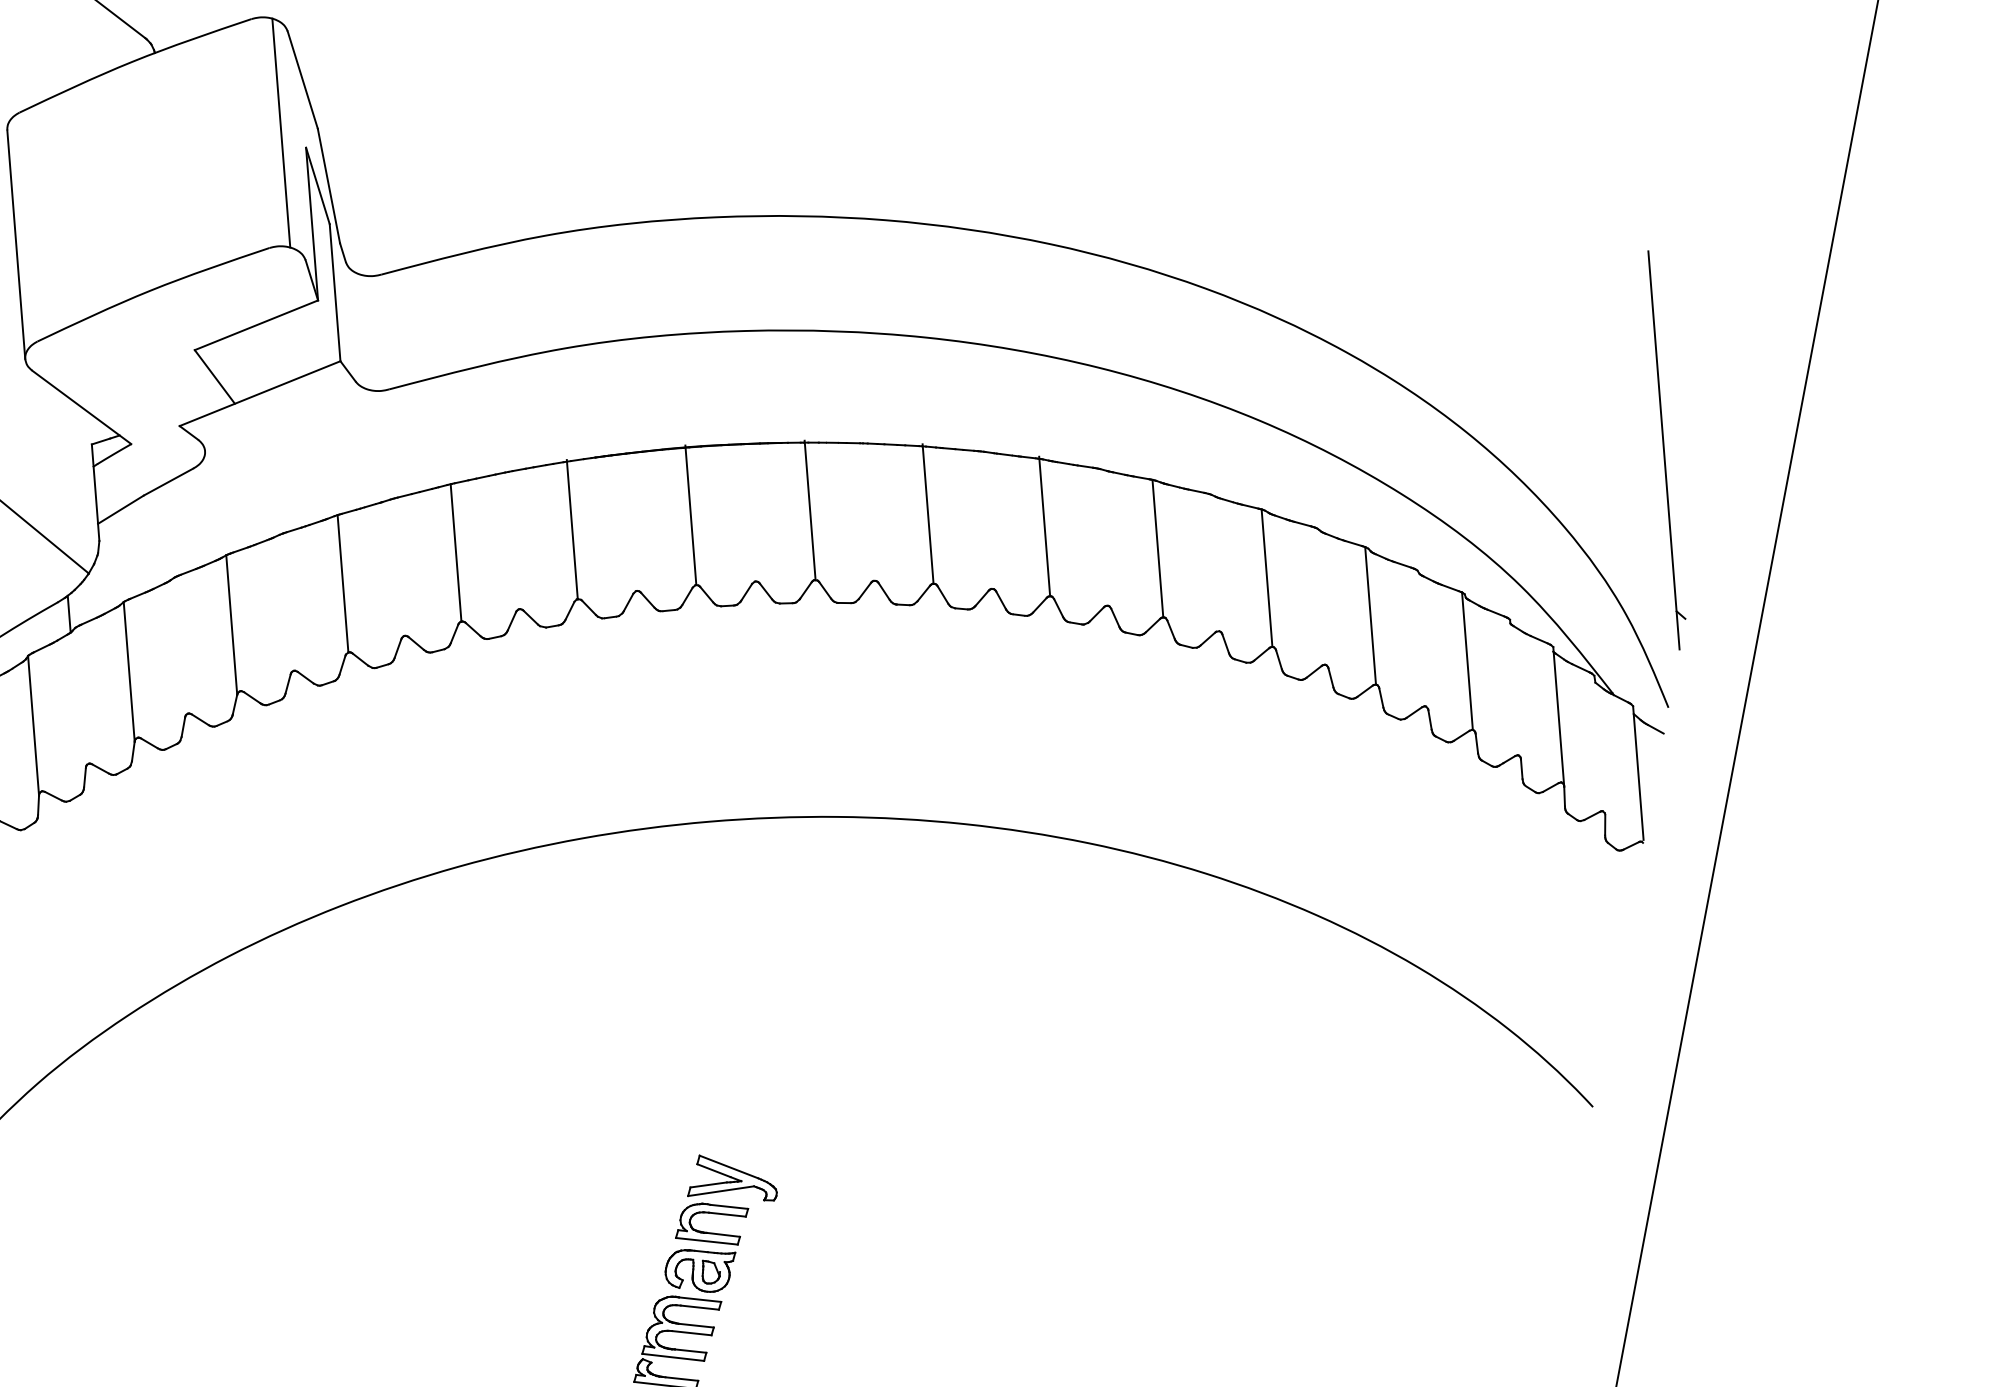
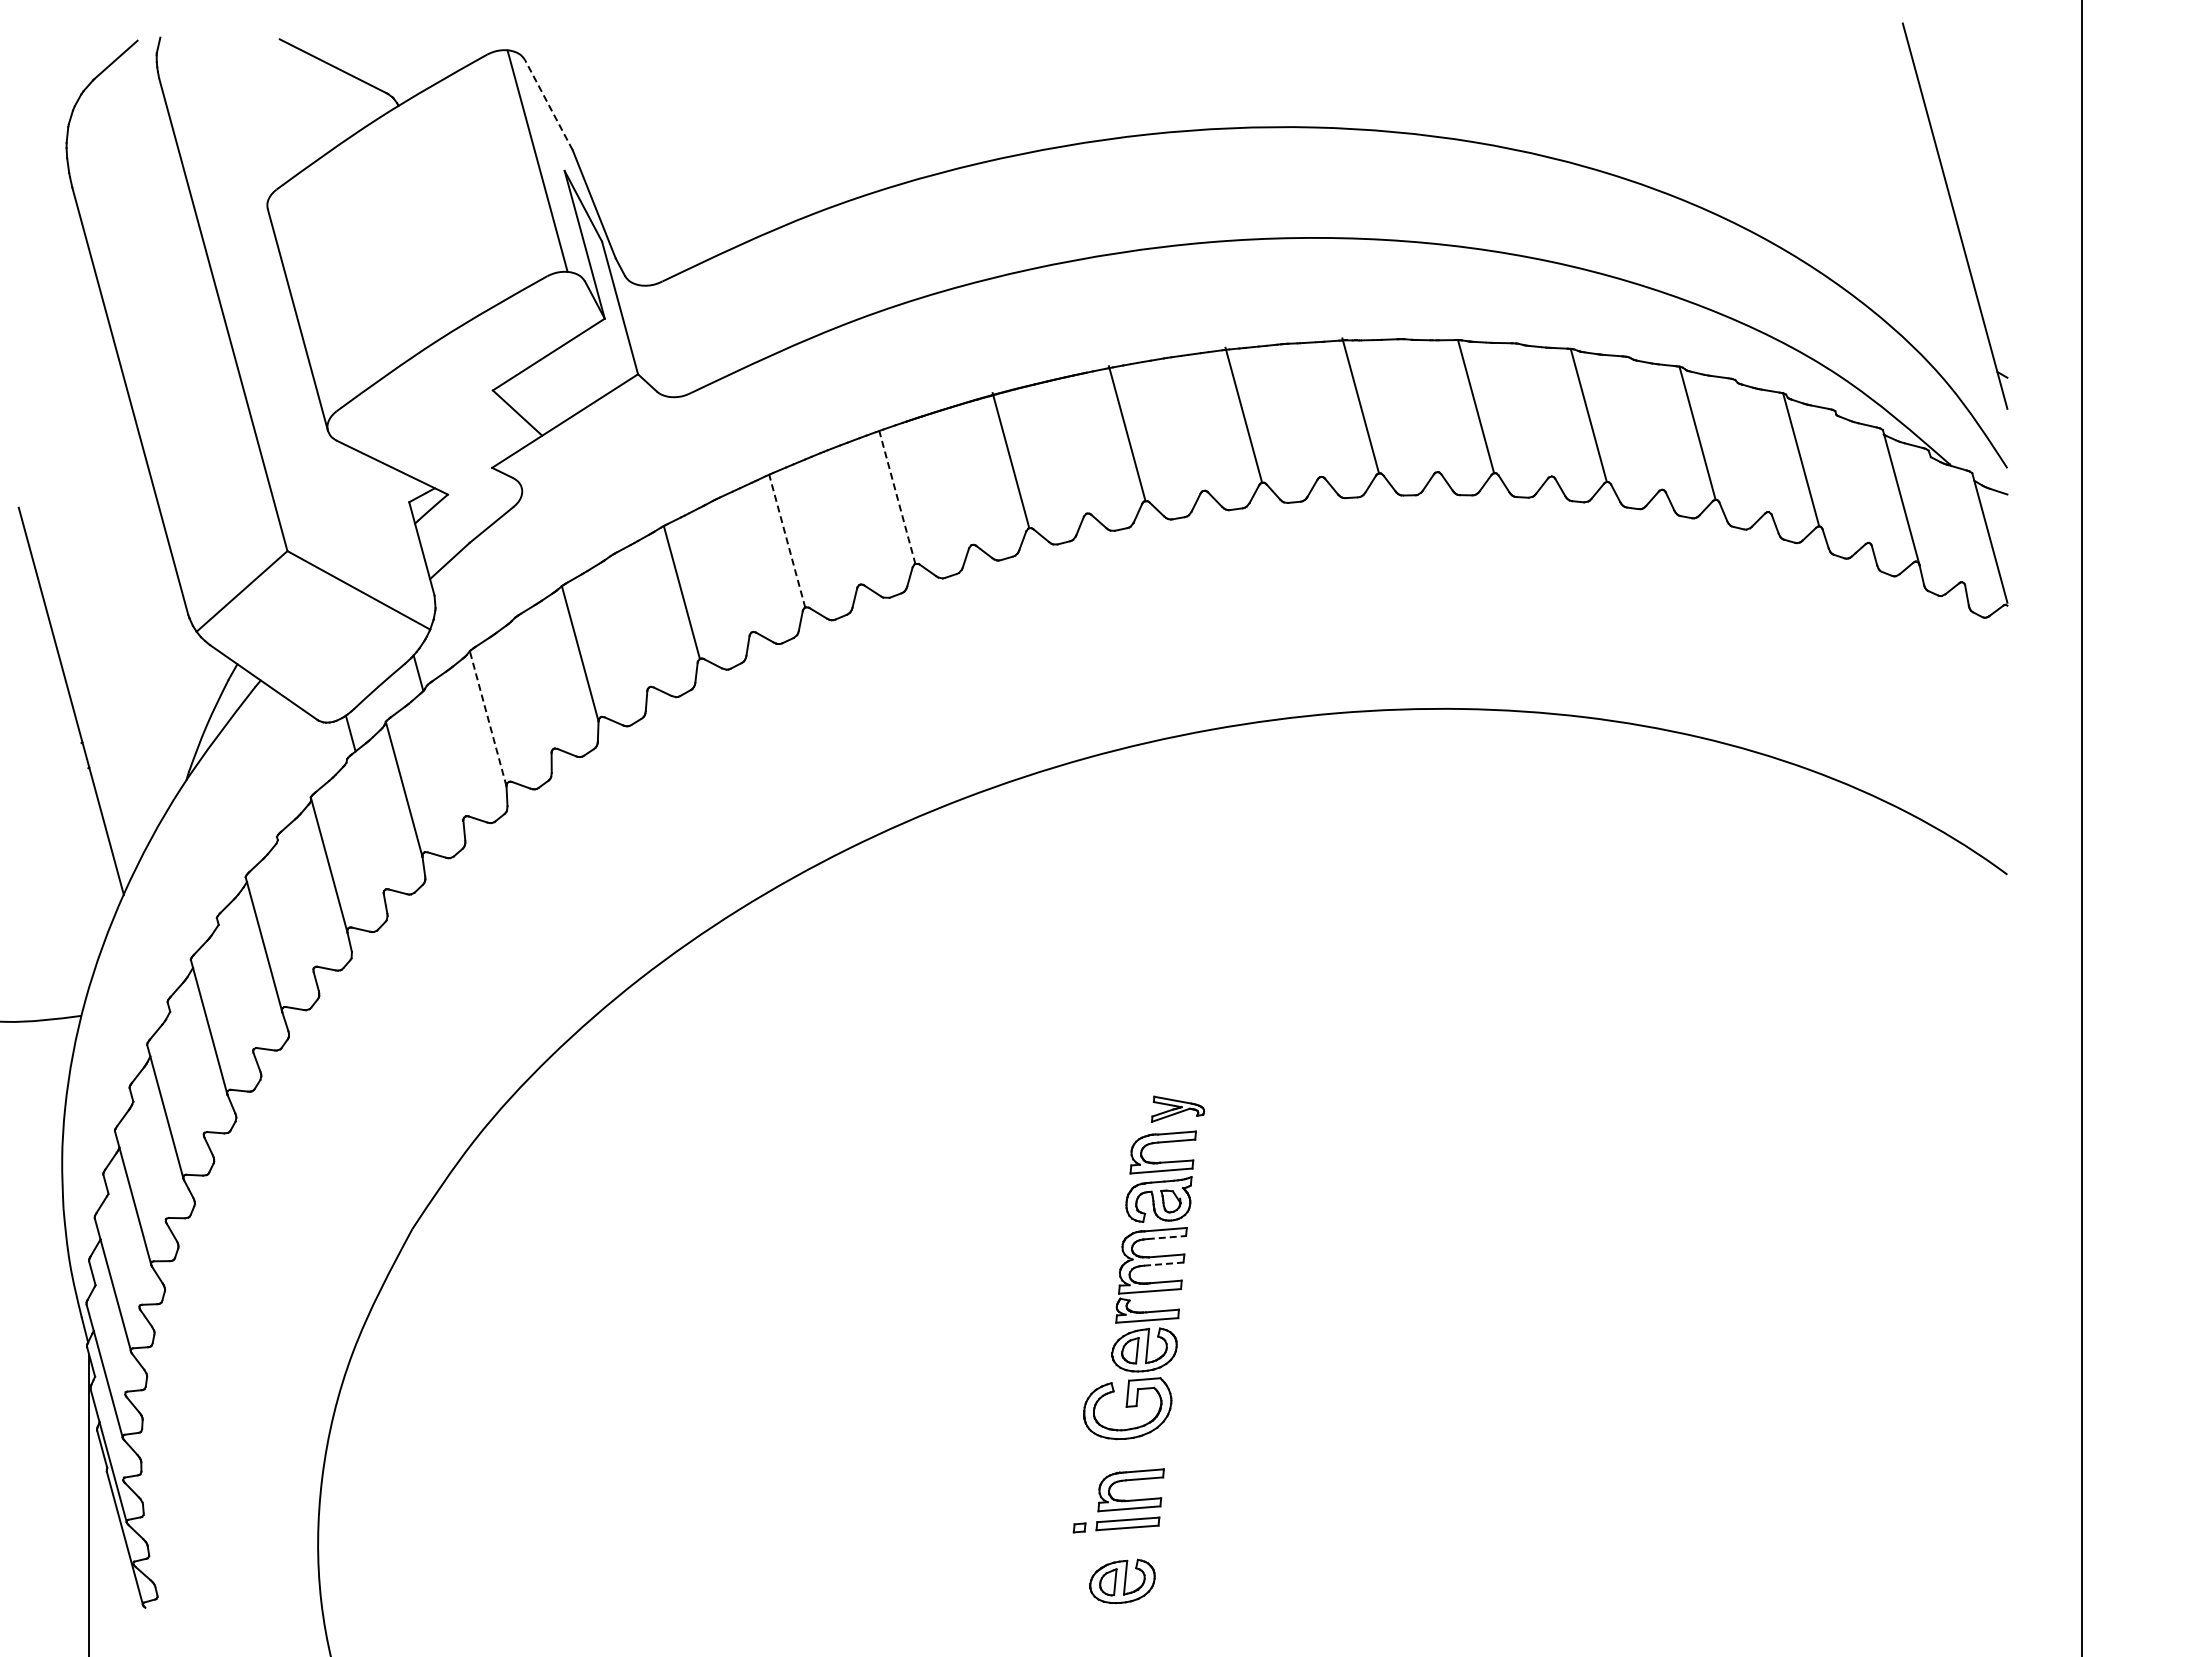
line: (302, 80) -> (548, 105), solid -> dashed
line: (572, 529) -> (897, 496), solid -> dashed
line: (456, 552) -> (787, 540), solid -> dashed
line: (129, 671) -> (488, 718), solid -> dashed
part: (734, 1183) -> (1177, 1109), size x0.6
line: (700, 1307) -> (1167, 1237), solid -> dashed
line: (691, 1333) -> (1163, 1264), solid -> dashed

